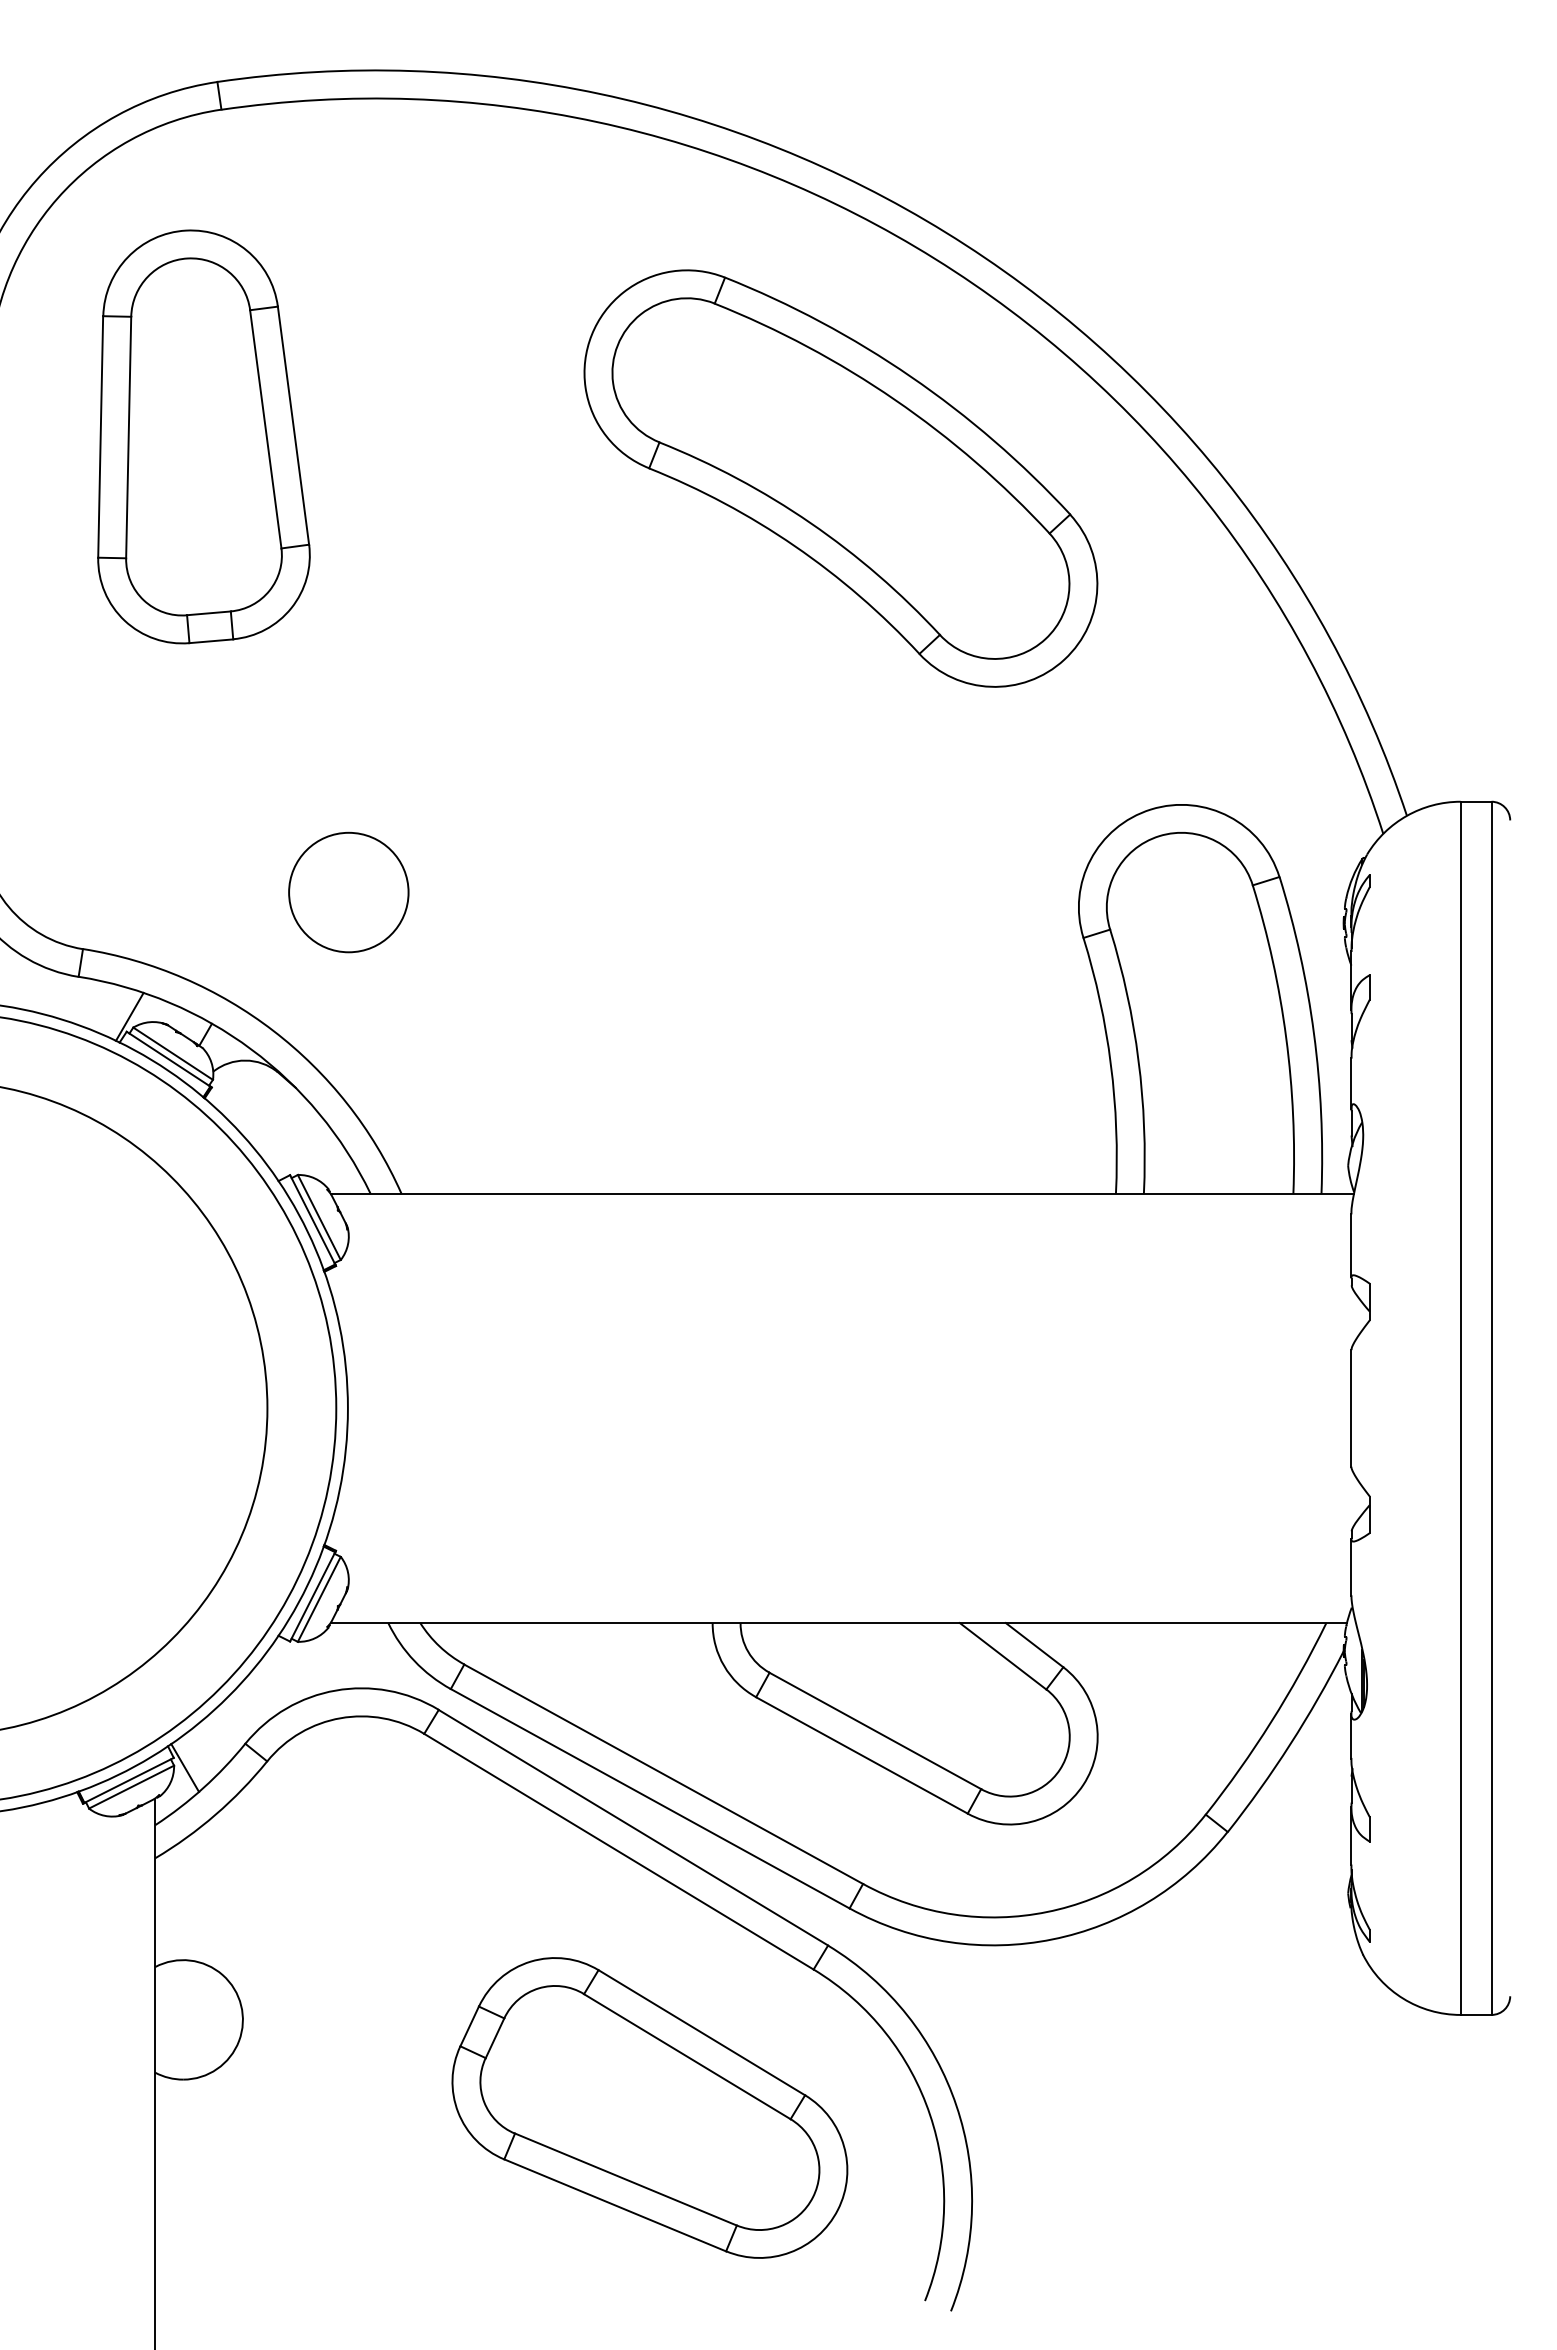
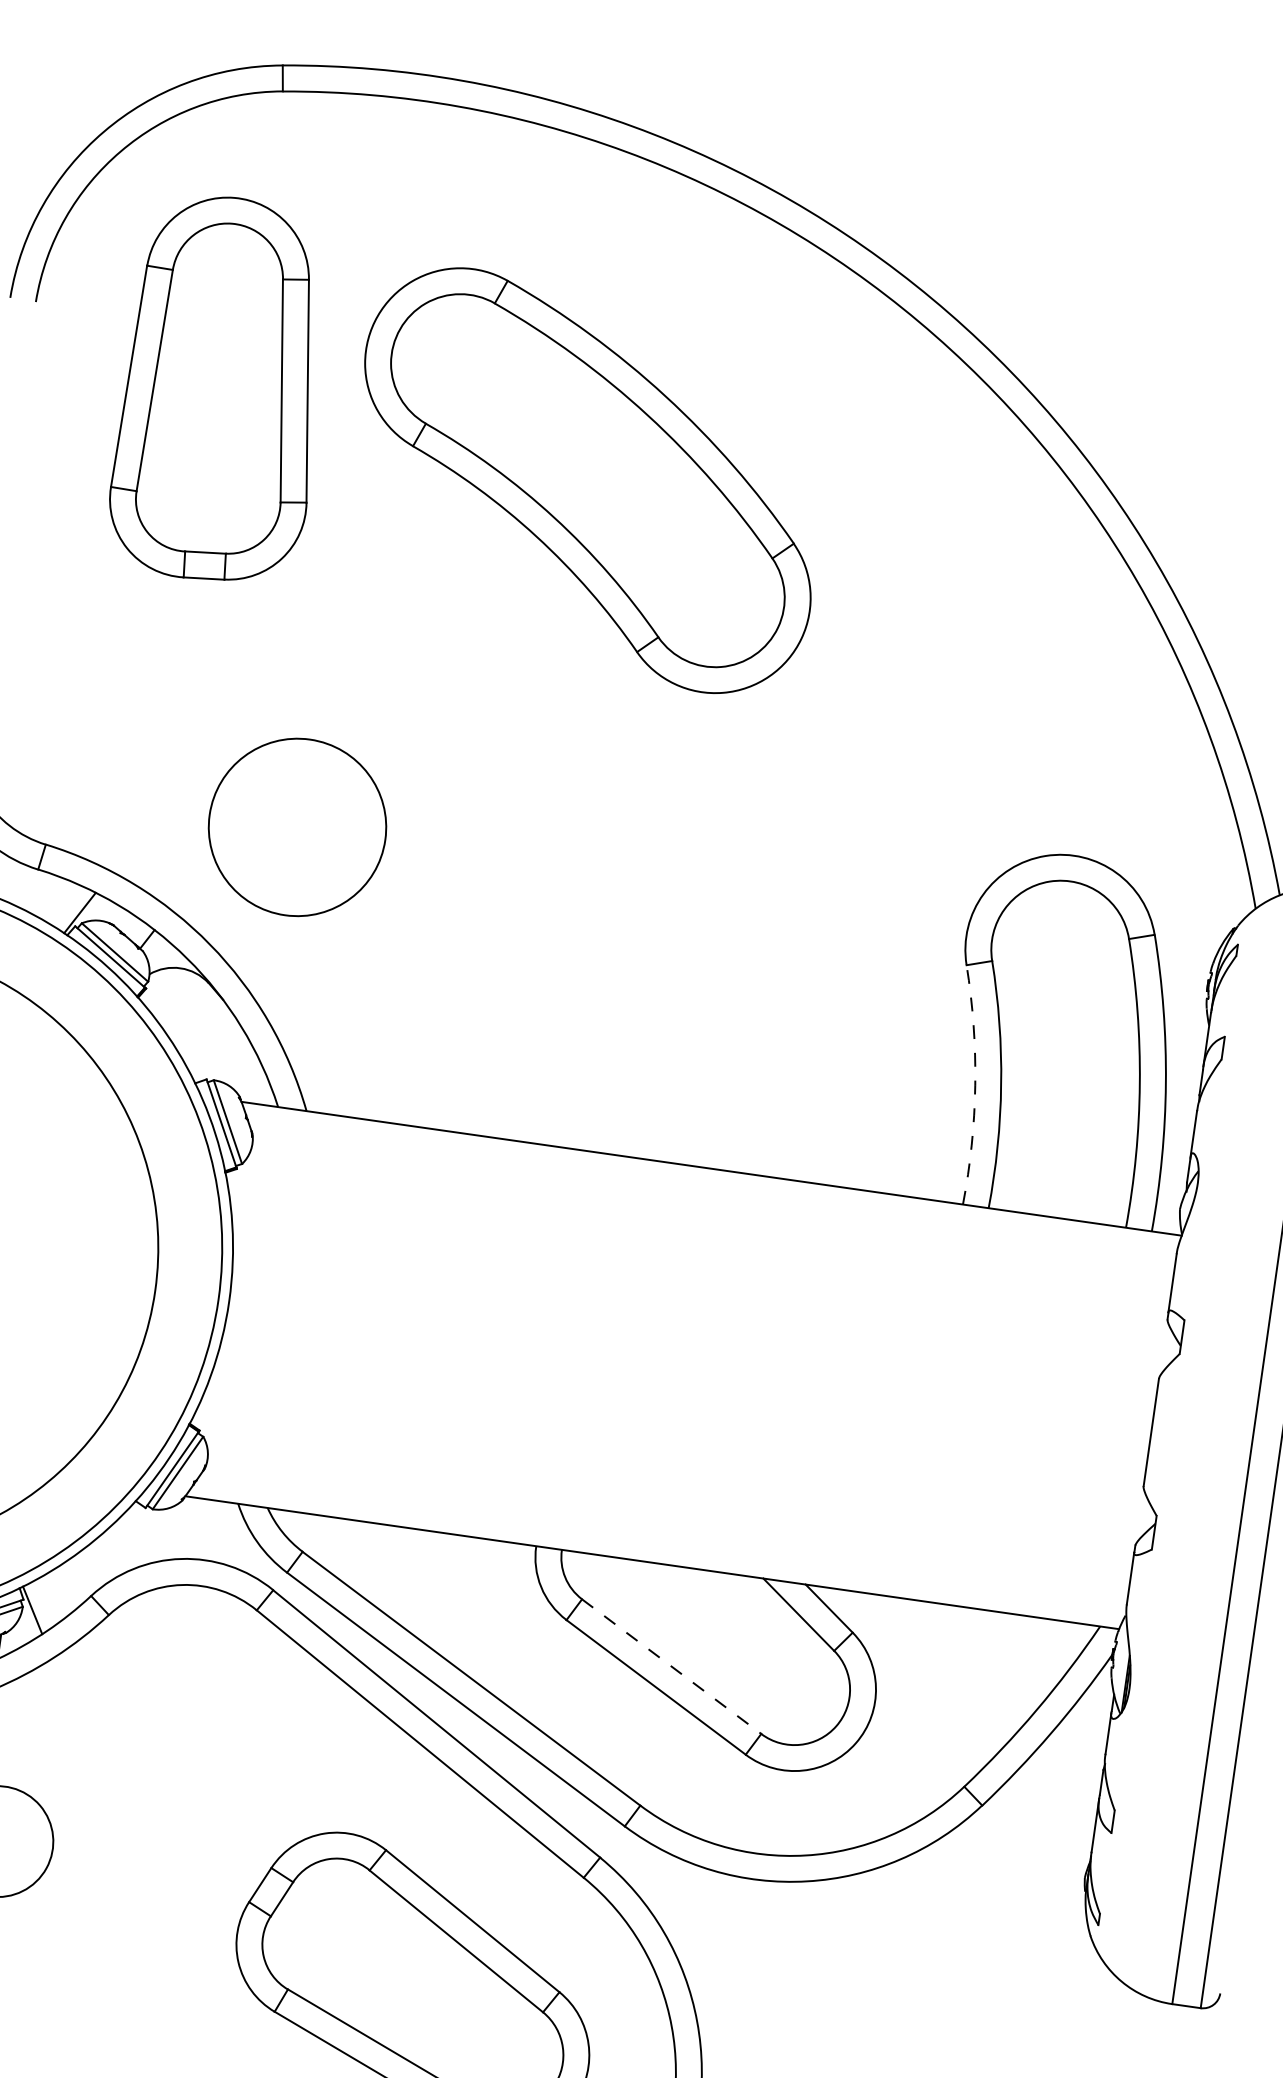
part: (840, 478) -> (587, 480), moved
circle: (348, 892) -> (297, 827), size x1.6
arc: (1110, 1064) -> (974, 1085), solid -> dashed
line: (875, 1730) -> (671, 1666), solid -> dashed

